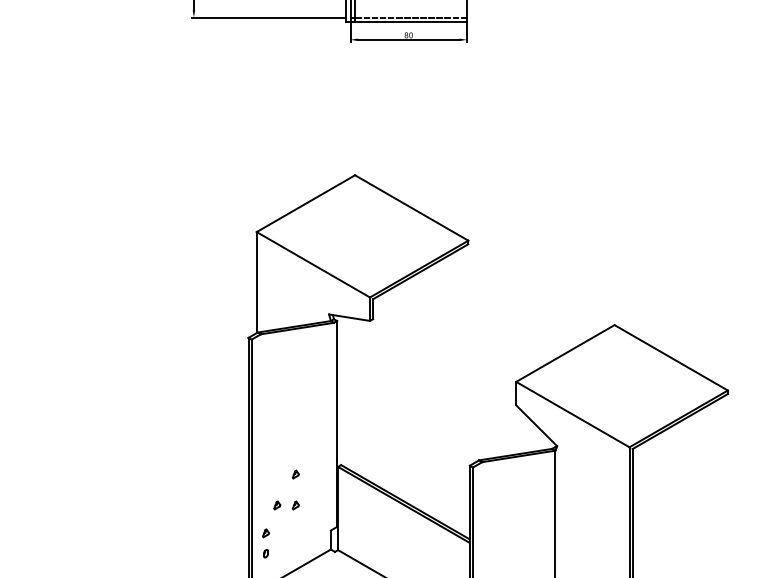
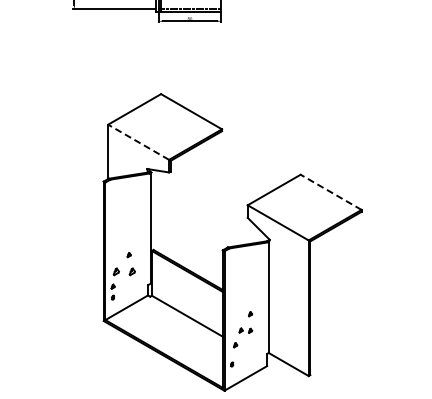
line: (313, 265) -> (138, 142), solid -> dashed
line: (670, 358) -> (330, 192), solid -> dashed
part: (285, 505) -> (123, 271), size x1.6

